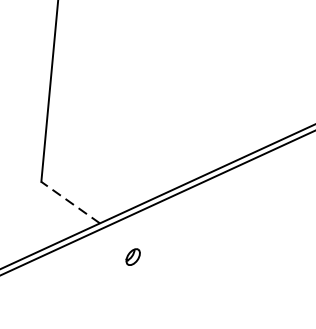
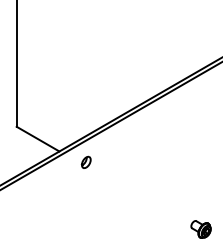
line: (71, 203) -> (38, 139), dashed -> solid
part: (132, 255) -> (85, 161), moved

